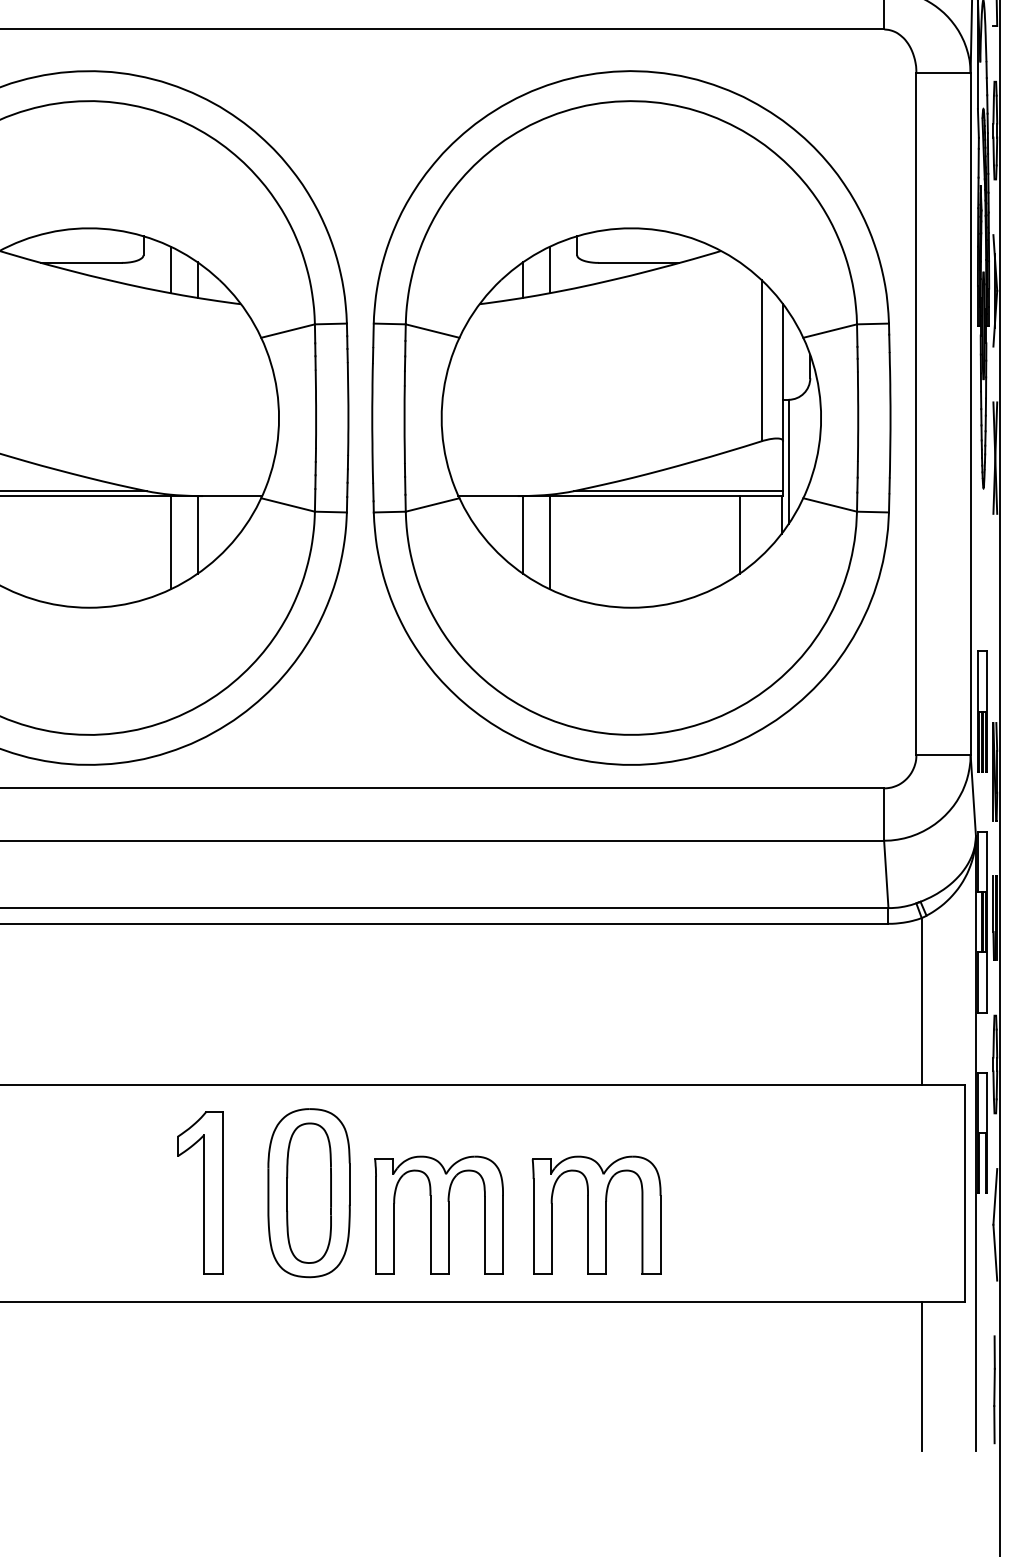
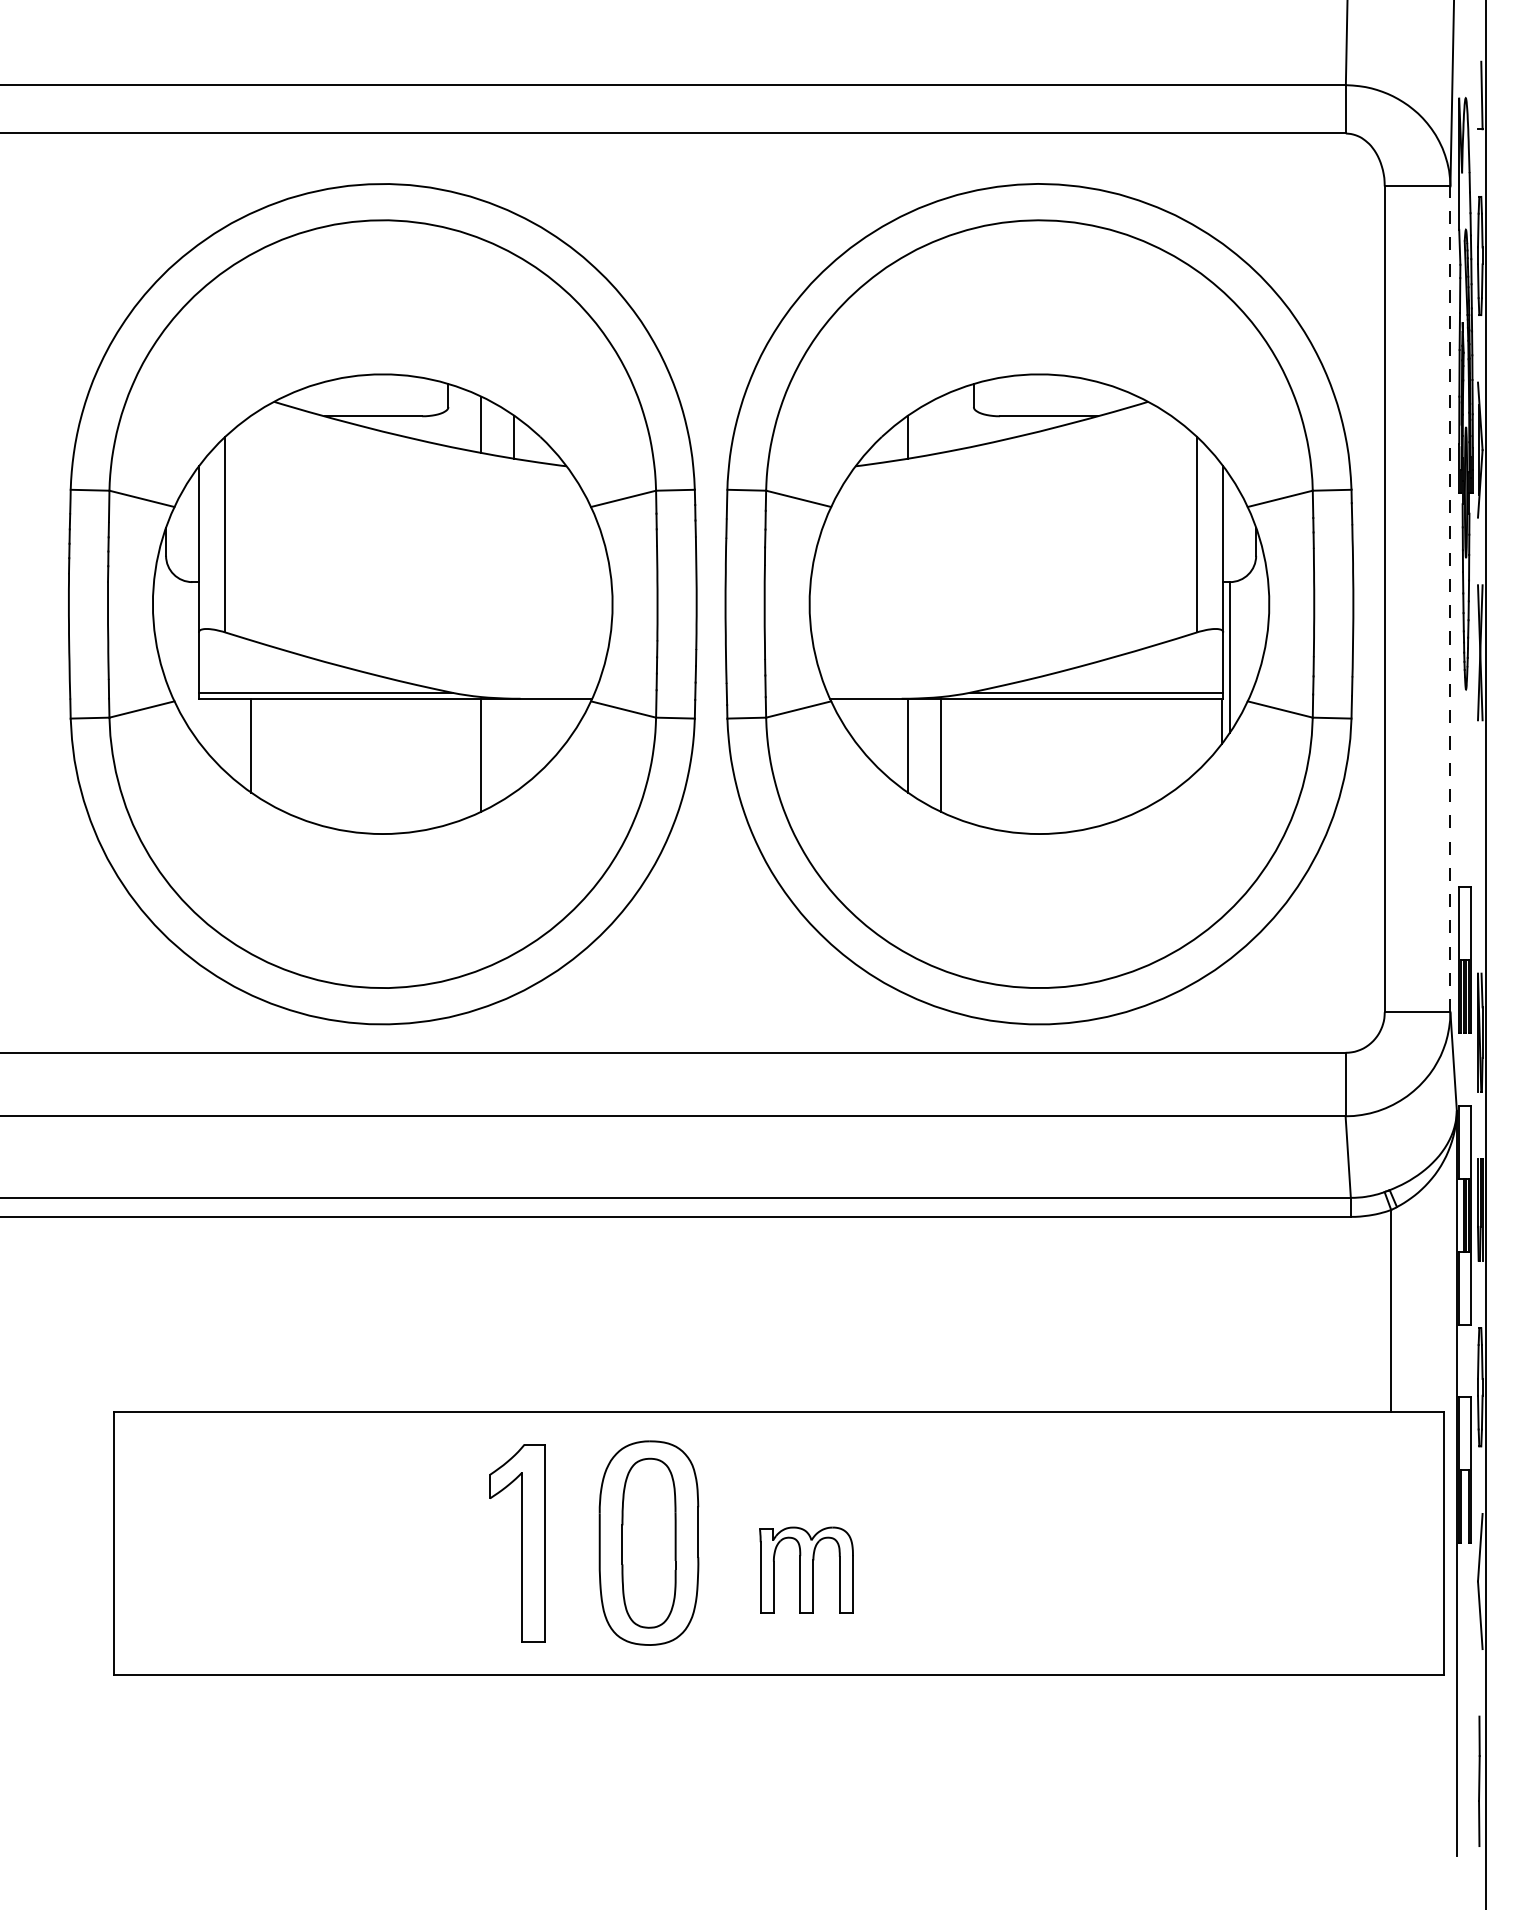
line: (549, 269) -> (940, 424), removed
line: (970, 414) -> (1450, 599), solid -> dashed
line: (198, 534) -> (514, 745), removed
line: (739, 534) -> (1170, 745), removed
part: (439, 1215) -> (806, 1570), size x0.6
part: (596, 1215) -> (997, 1570), removed
line: (922, 1375) -> (1391, 1764), removed

